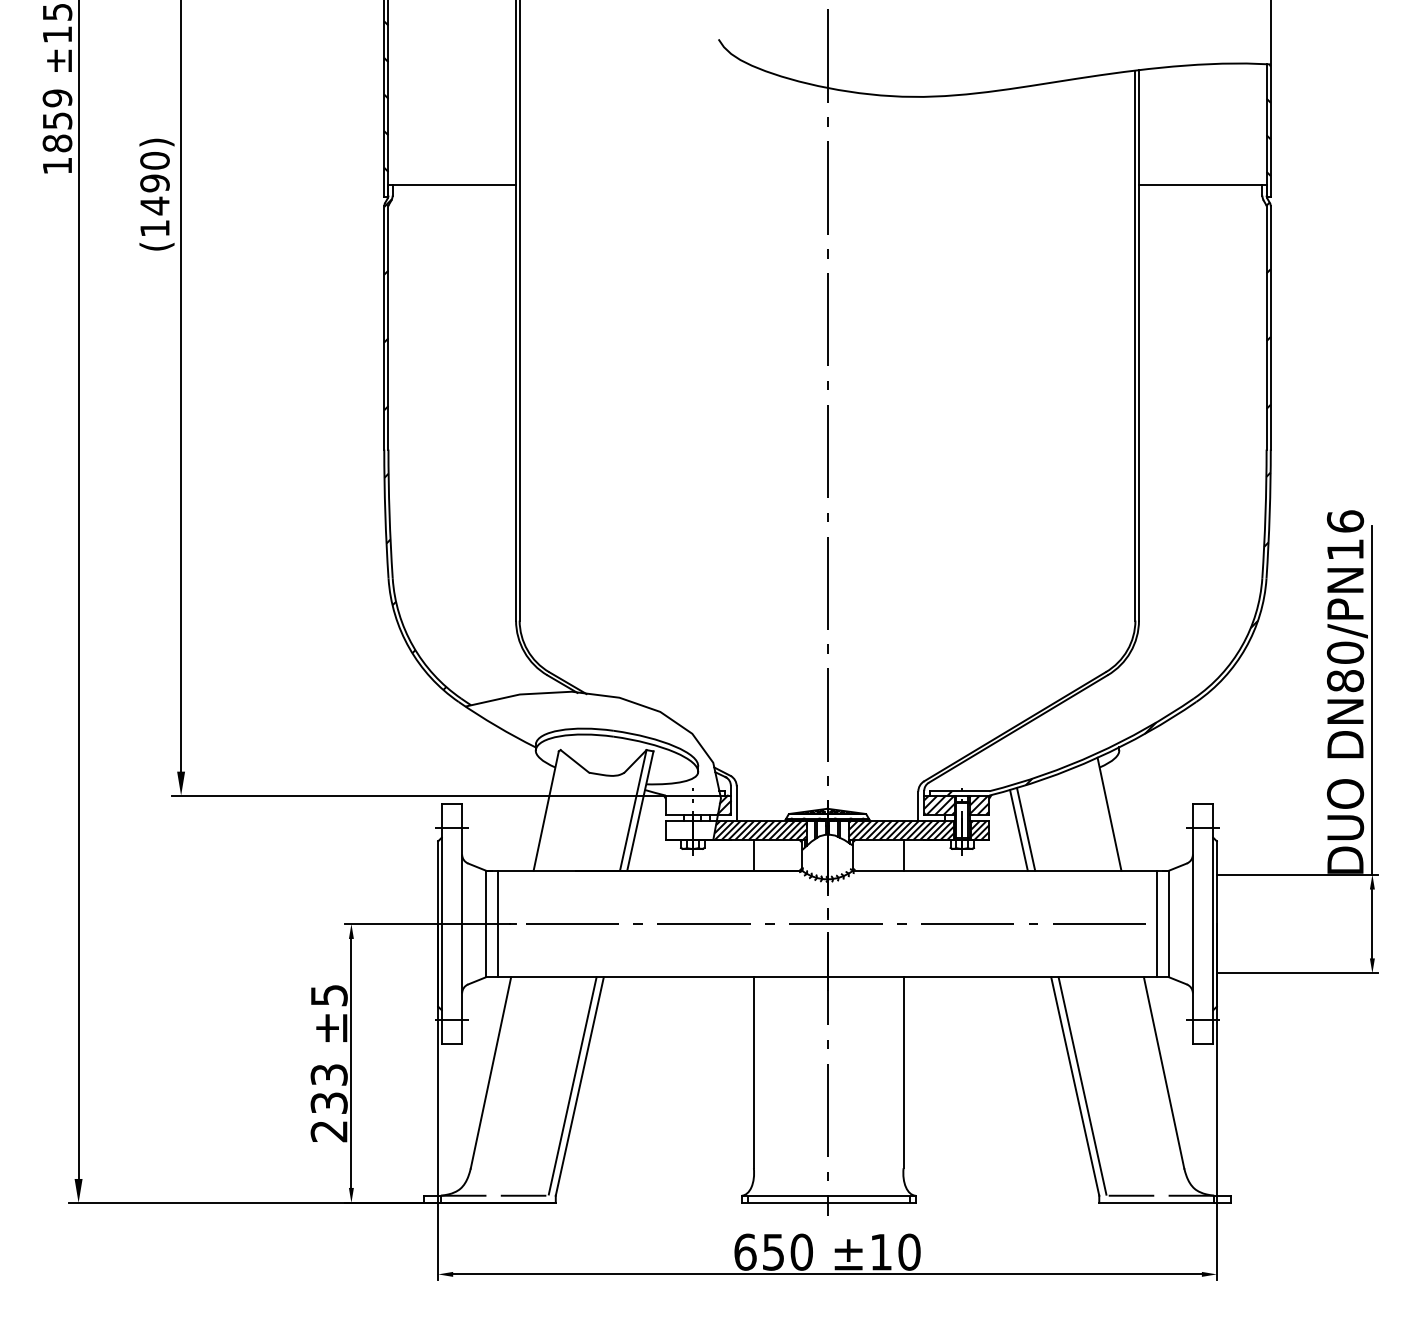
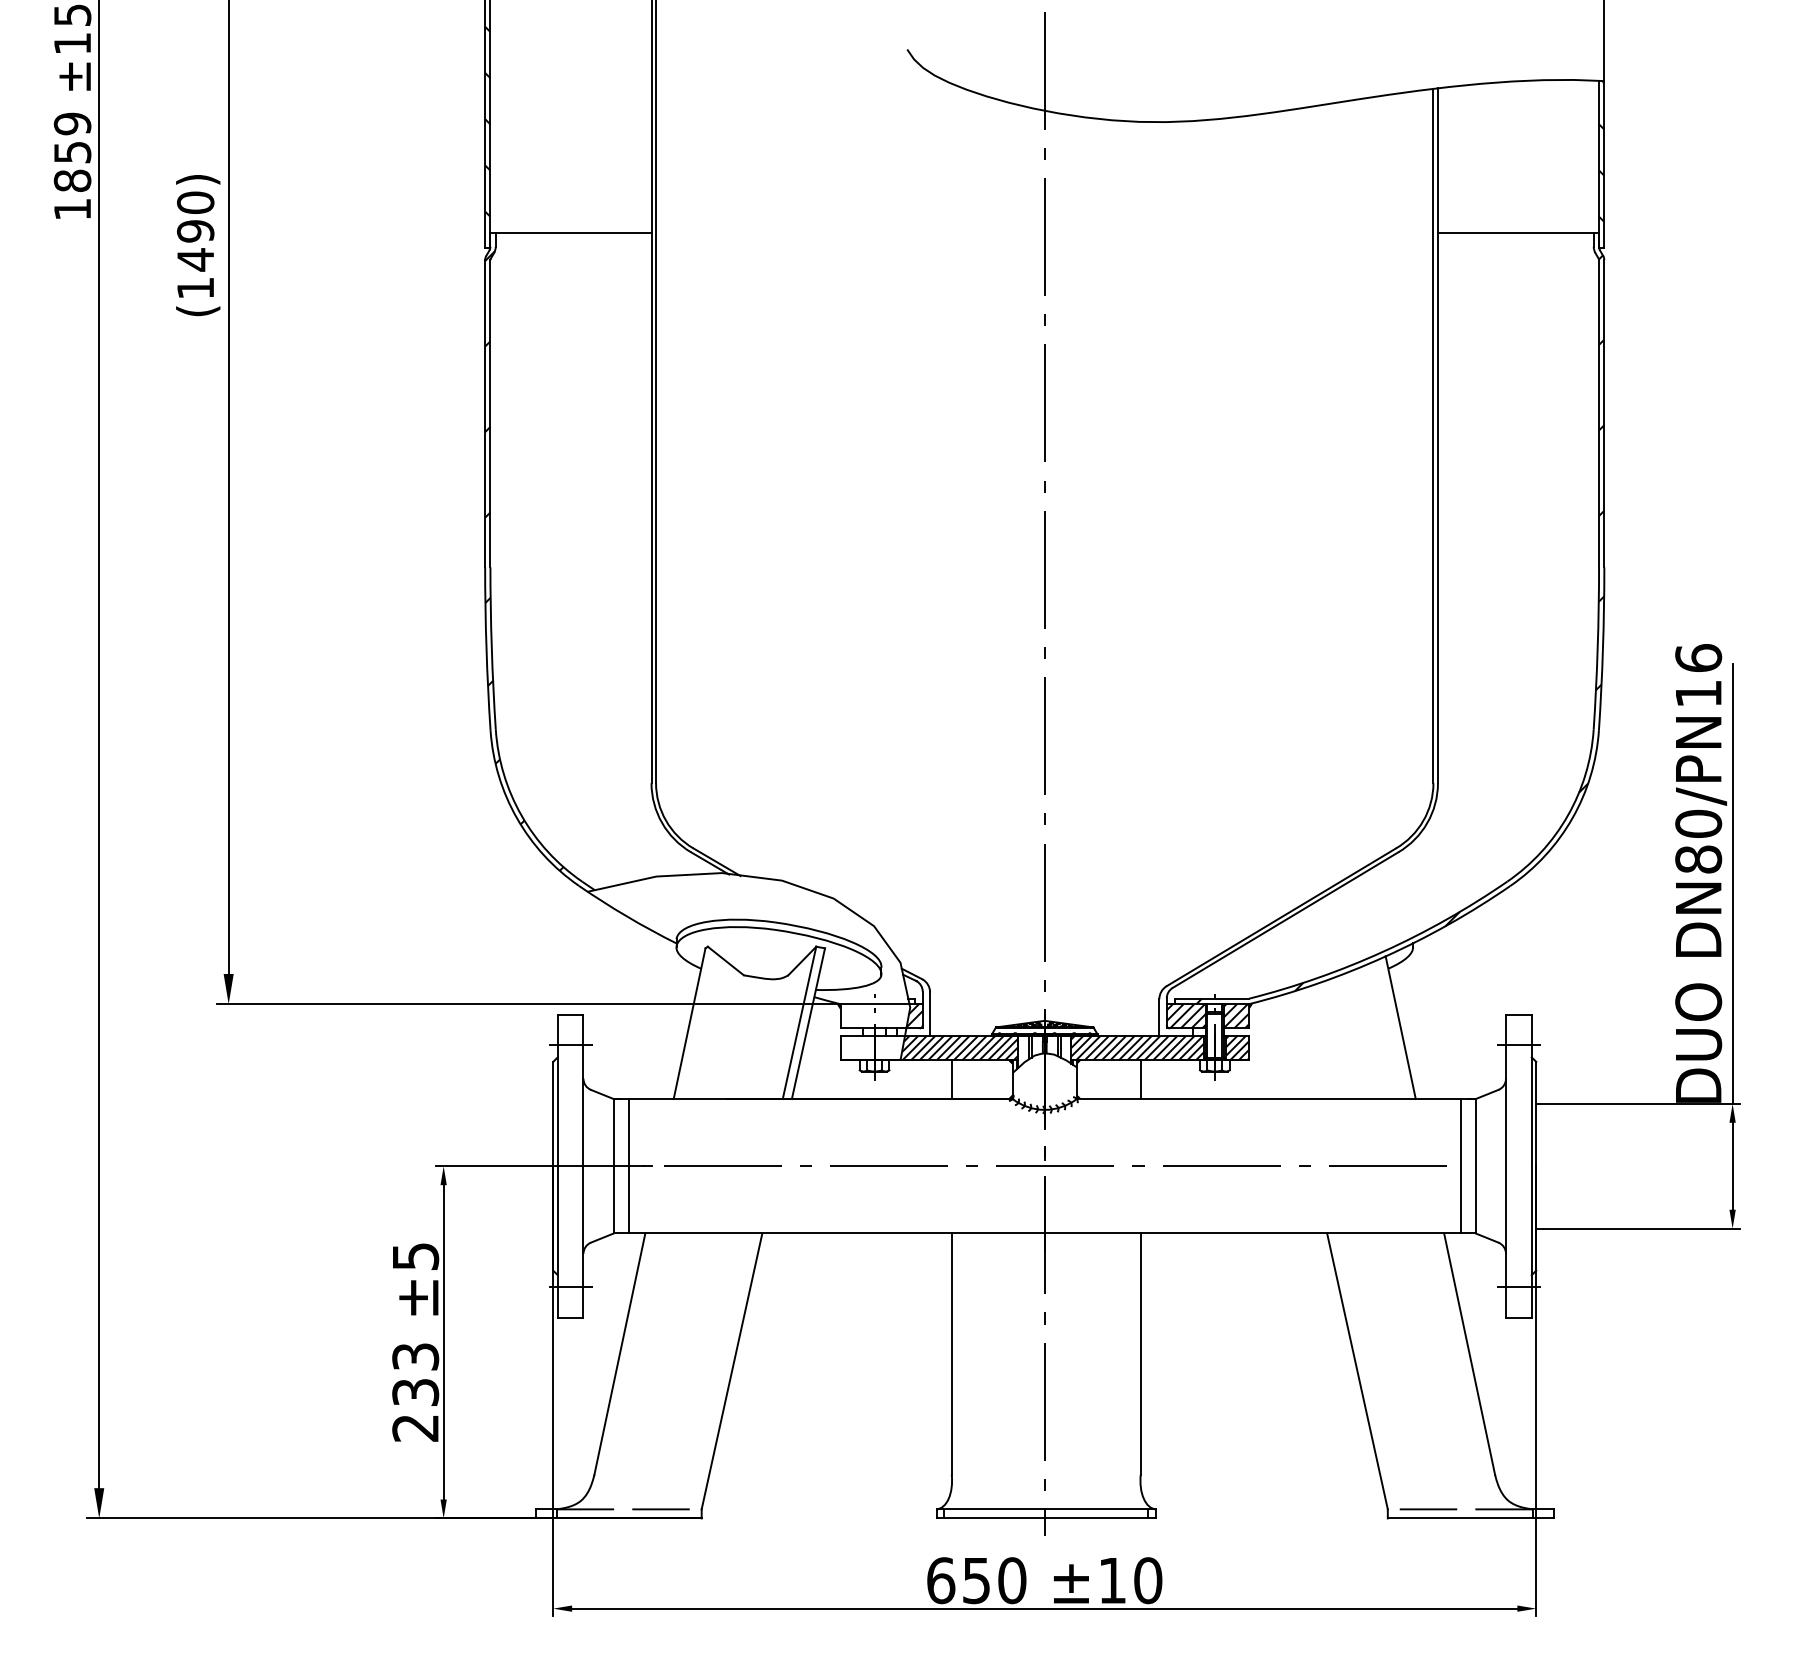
line: (1025, 829) -> (1294, 1046), removed
line: (1019, 830) -> (1286, 1048), removed
line: (572, 1085) -> (722, 1370), removed
line: (1082, 1085) -> (1366, 1370), removed

